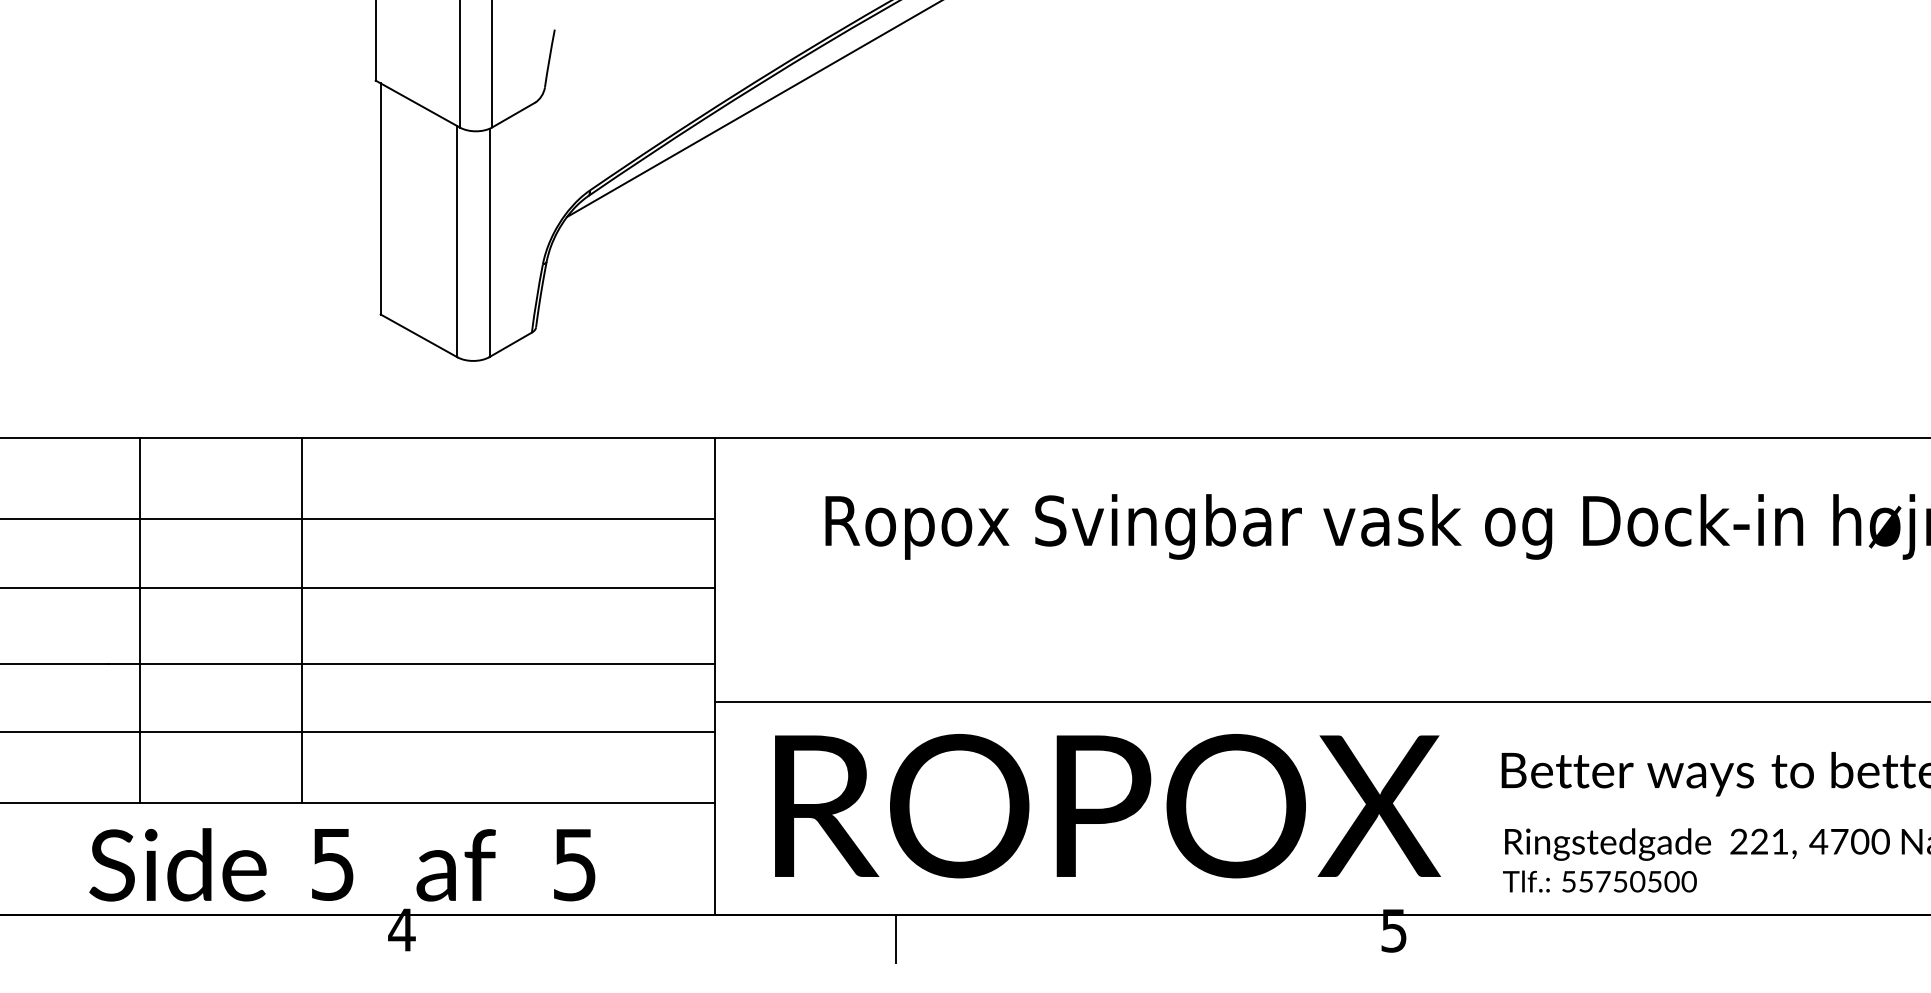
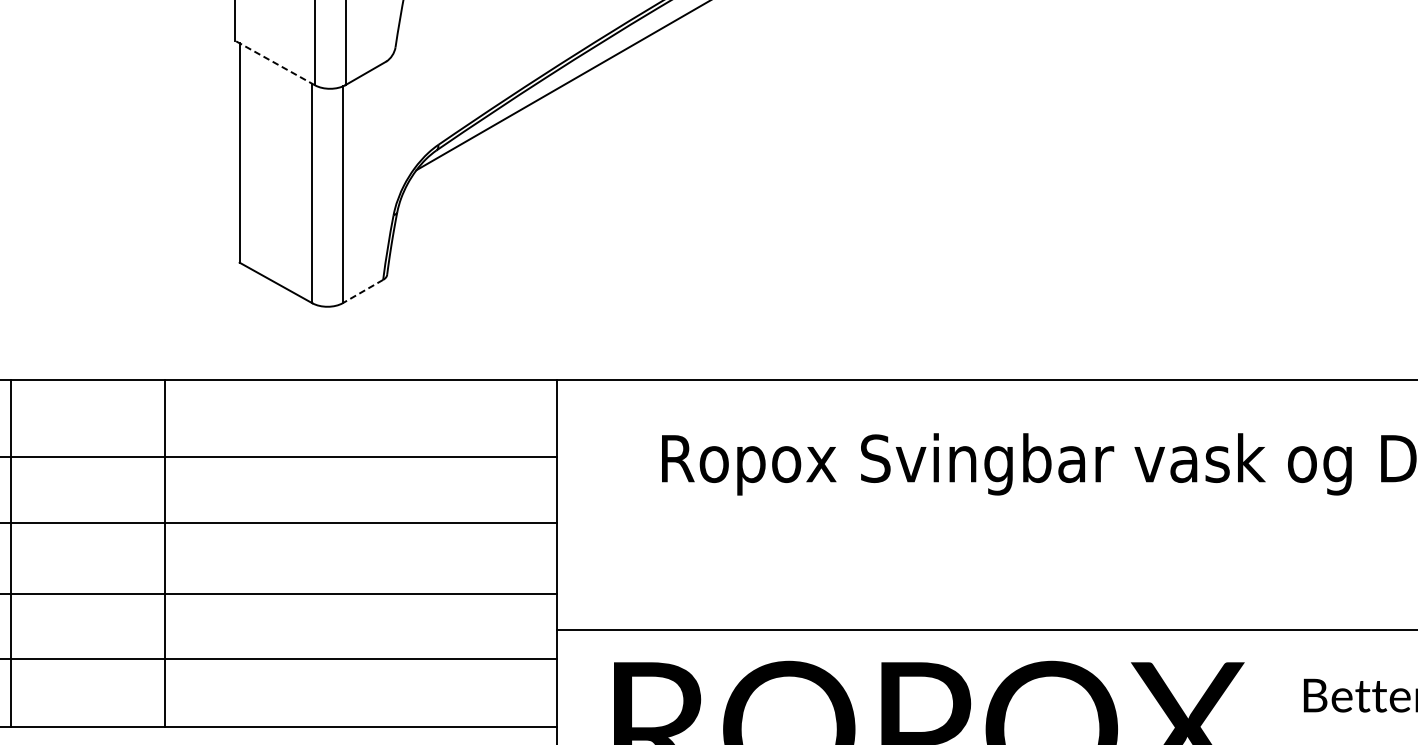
line: (417, 103) -> (274, 62), solid -> dashed
line: (510, 345) -> (362, 292), solid -> dashed

